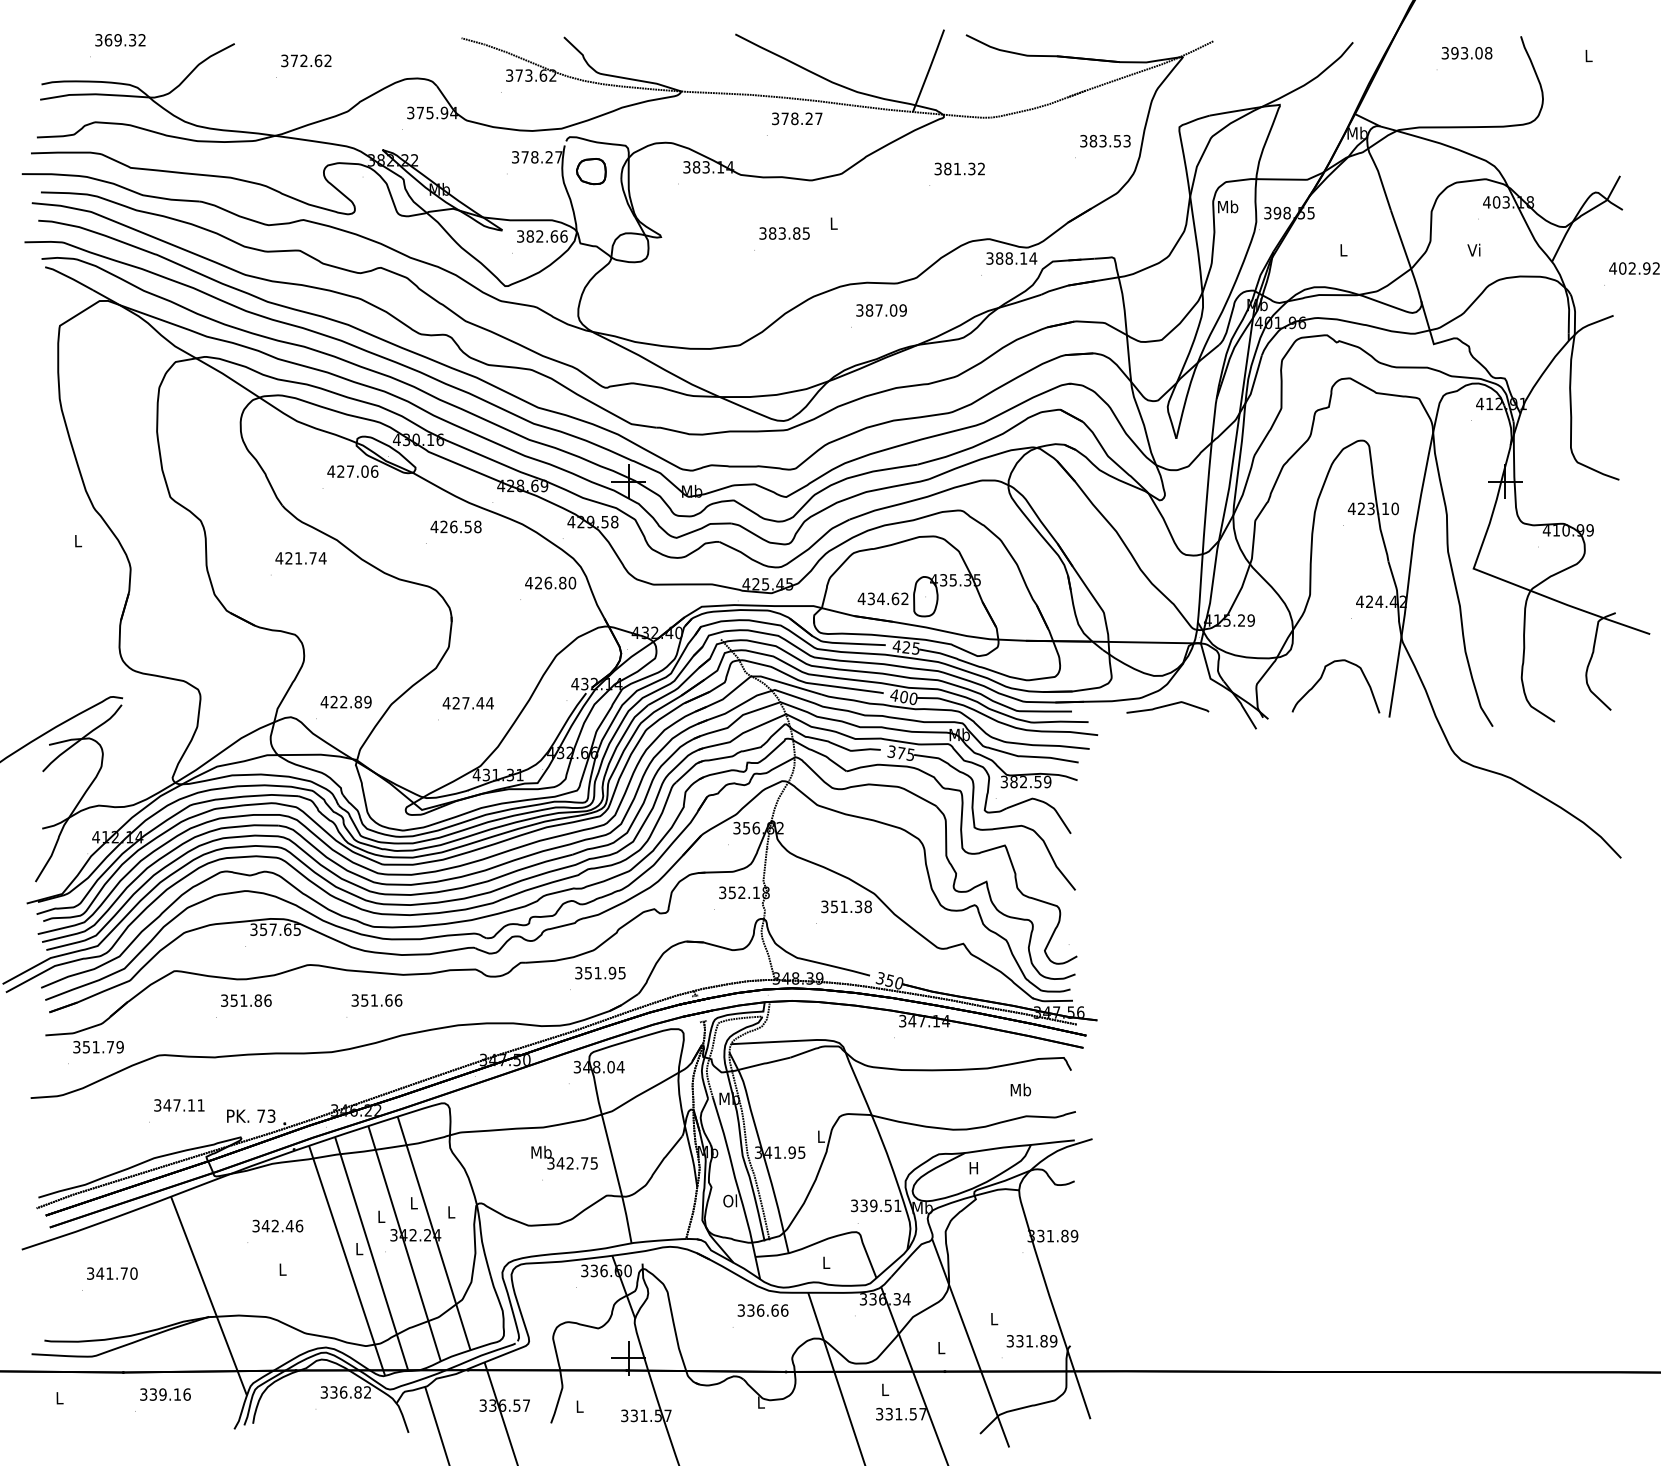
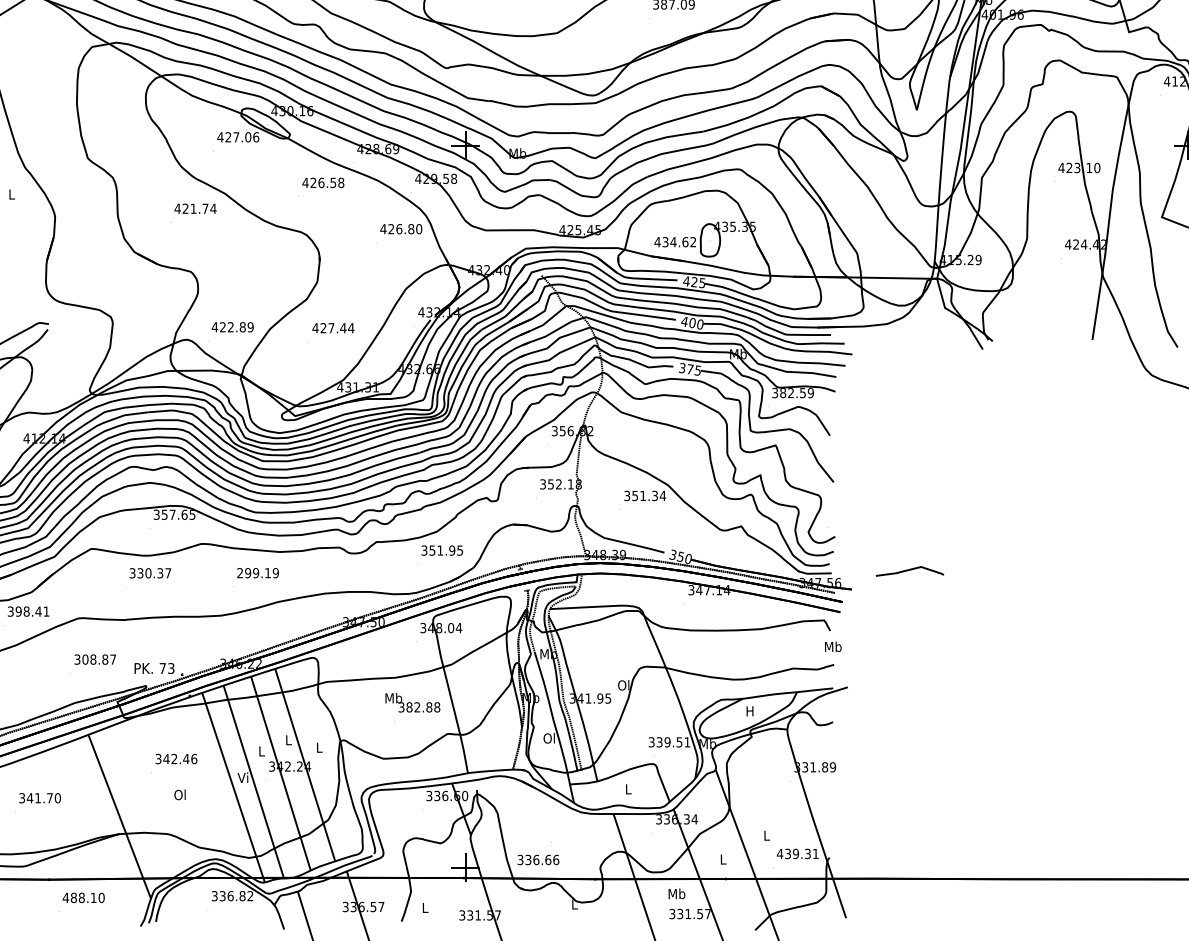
curve: (1322, 677) -> (1037, 306), removed
curve: (1167, 706) -> (909, 570), moved
text: (868, 906) -> (663, 495), 351.38 -> 351.34
text: (251, 1000) -> (154, 573), 351.86 -> 330.37
text: (376, 1000) -> (257, 573), 351.66 -> 299.19
text: (102, 1046) -> (31, 611), 351.79 -> 398.41
text: (1020, 1089) -> (832, 646), moved
text: (183, 1105) -> (98, 659), 347.11 -> 308.87
text: (820, 1136) -> (623, 685), L -> Ol
text: (577, 1163) -> (423, 707), 342.75 -> 382.88
text: (358, 1248) -> (242, 777), L -> Vi
text: (282, 1269) -> (180, 794), L -> Ol
text: (762, 1310) -> (537, 859), moved
text: (1031, 1341) -> (797, 854), 331.89 -> 439.31
text: (885, 1389) -> (677, 893), L -> Mb
text: (164, 1394) -> (83, 897), 339.16 -> 488.10

